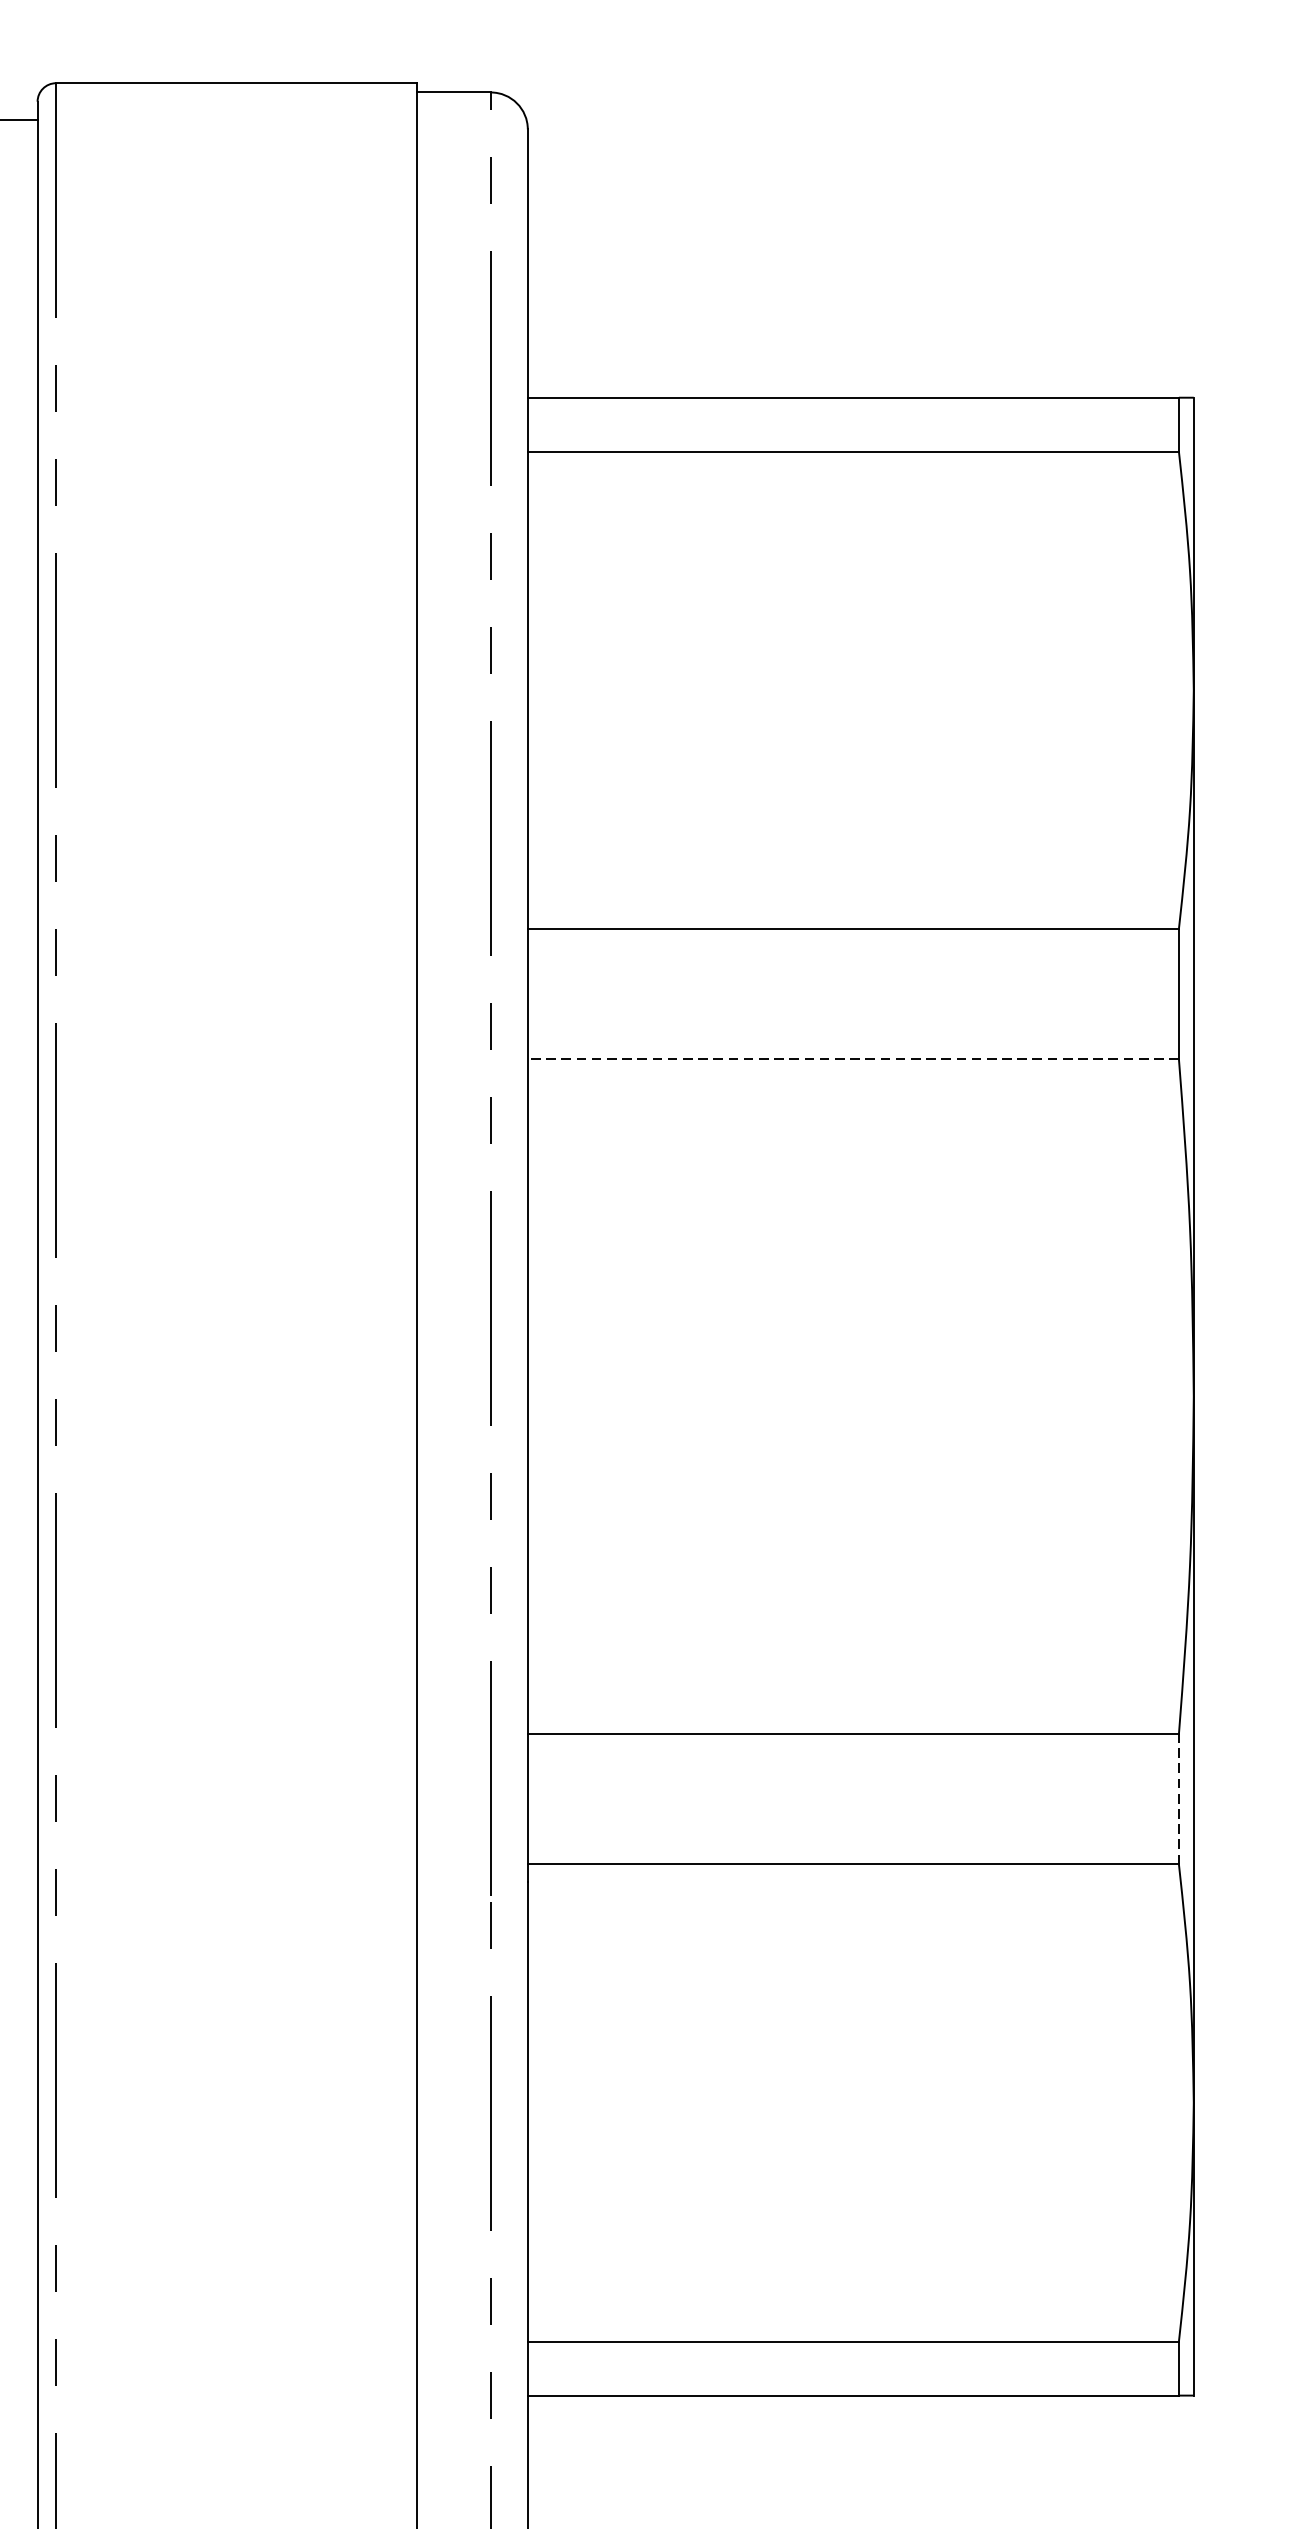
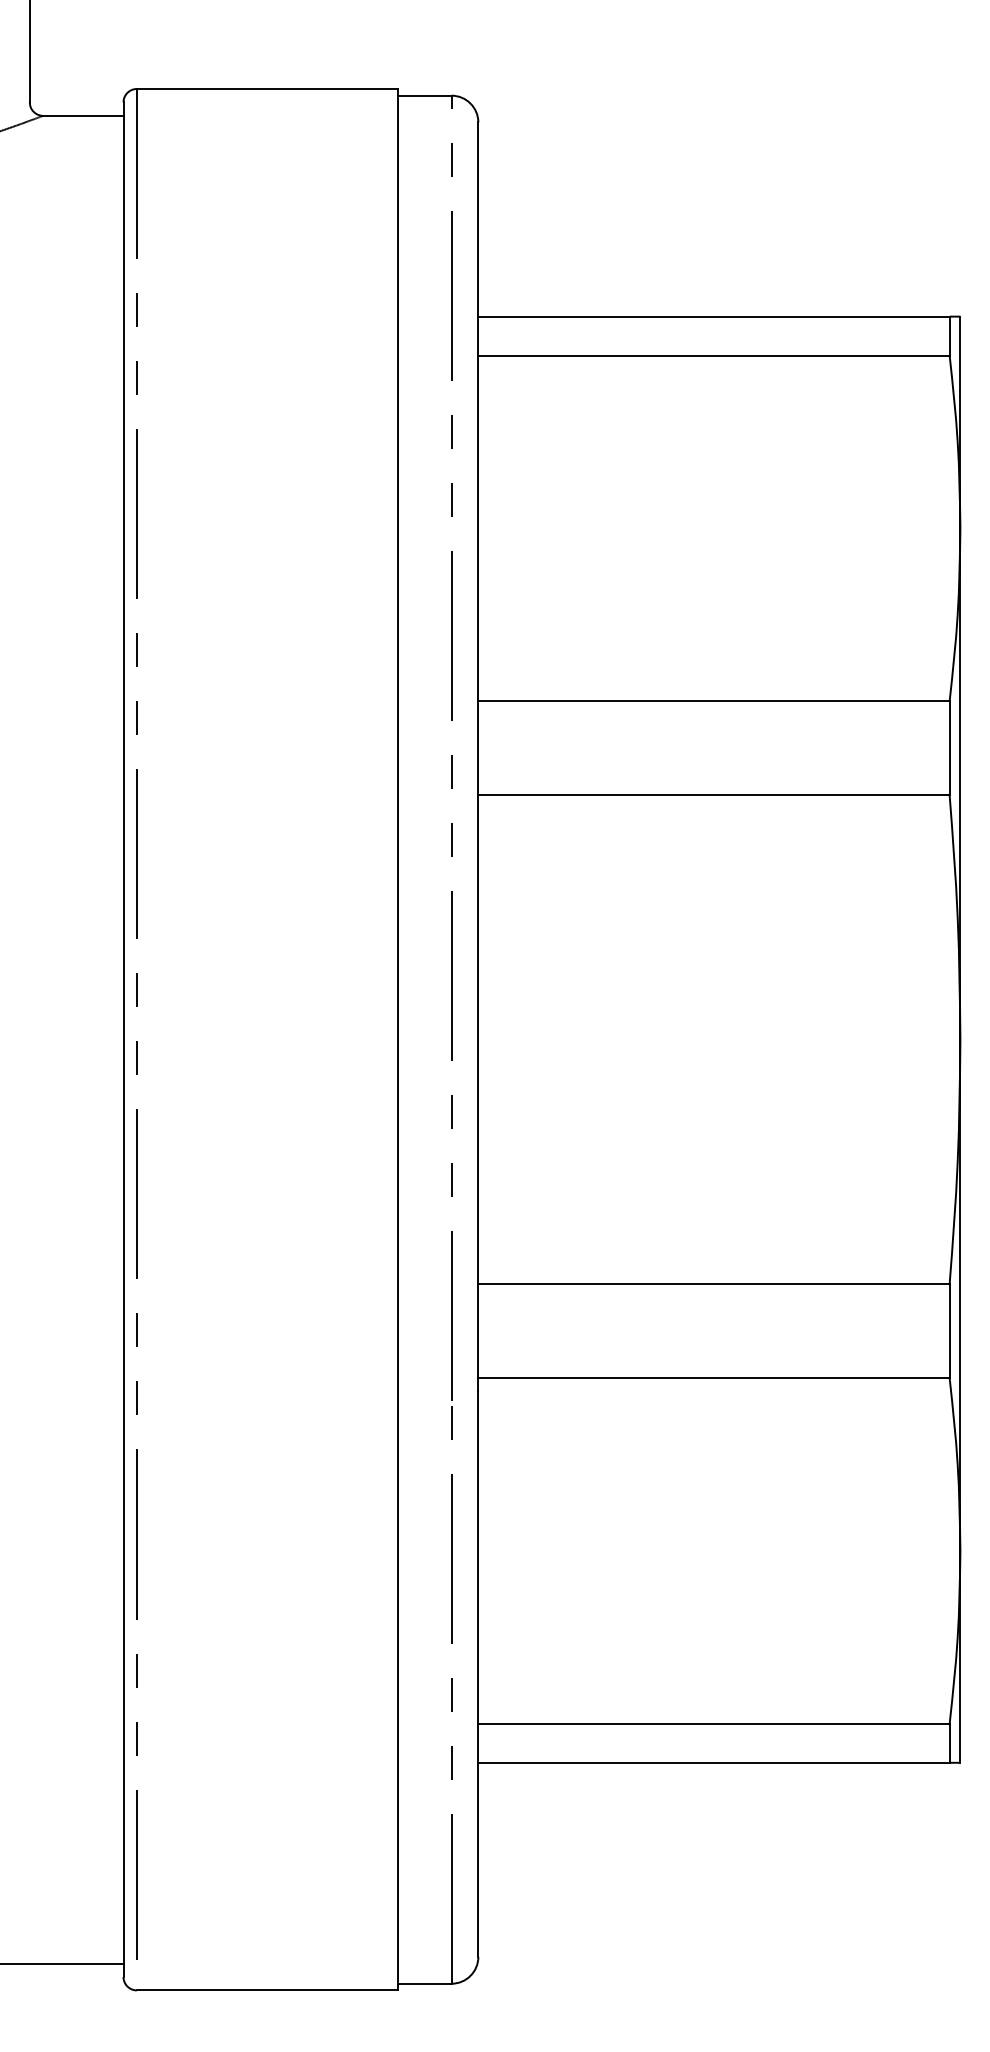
line: (854, 1059) -> (714, 795), dashed -> solid
line: (1178, 1798) -> (949, 1330), dashed -> solid

